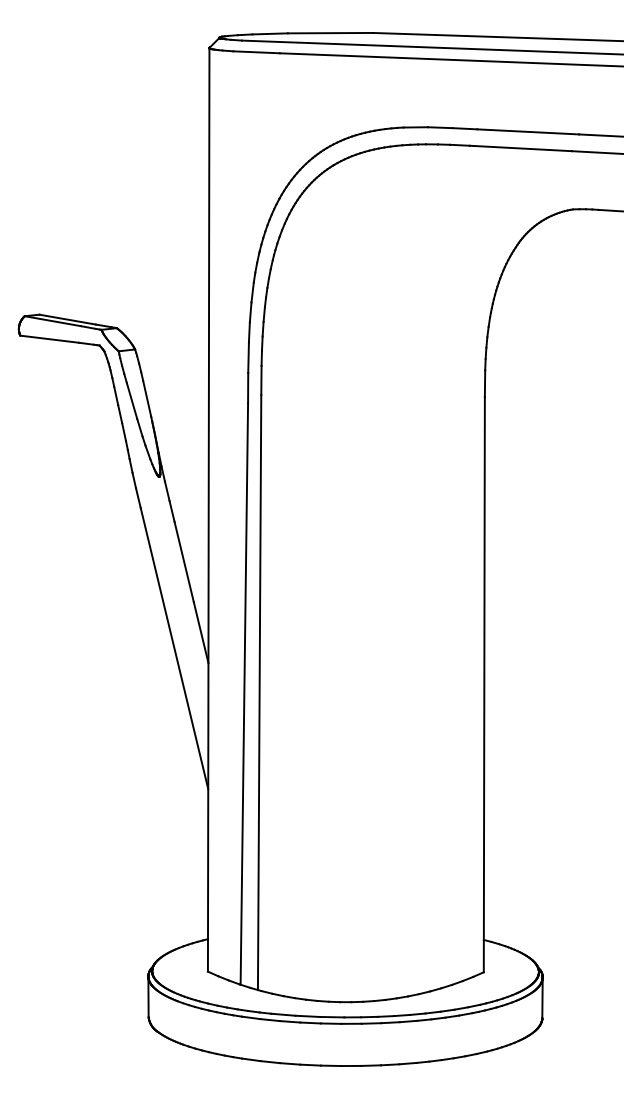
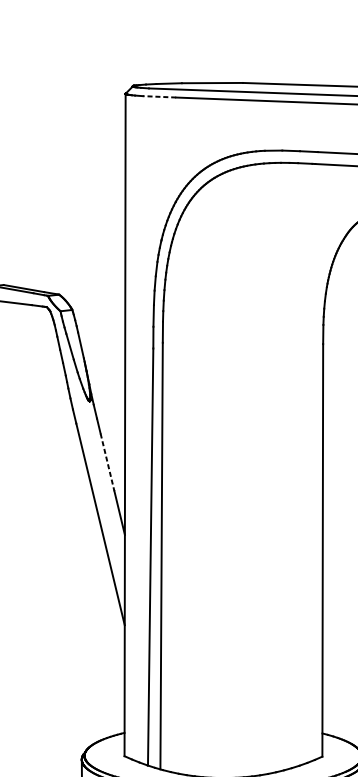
line: (256, 52) -> (159, 96), solid -> dashed
line: (184, 562) -> (107, 462), solid -> dashed

